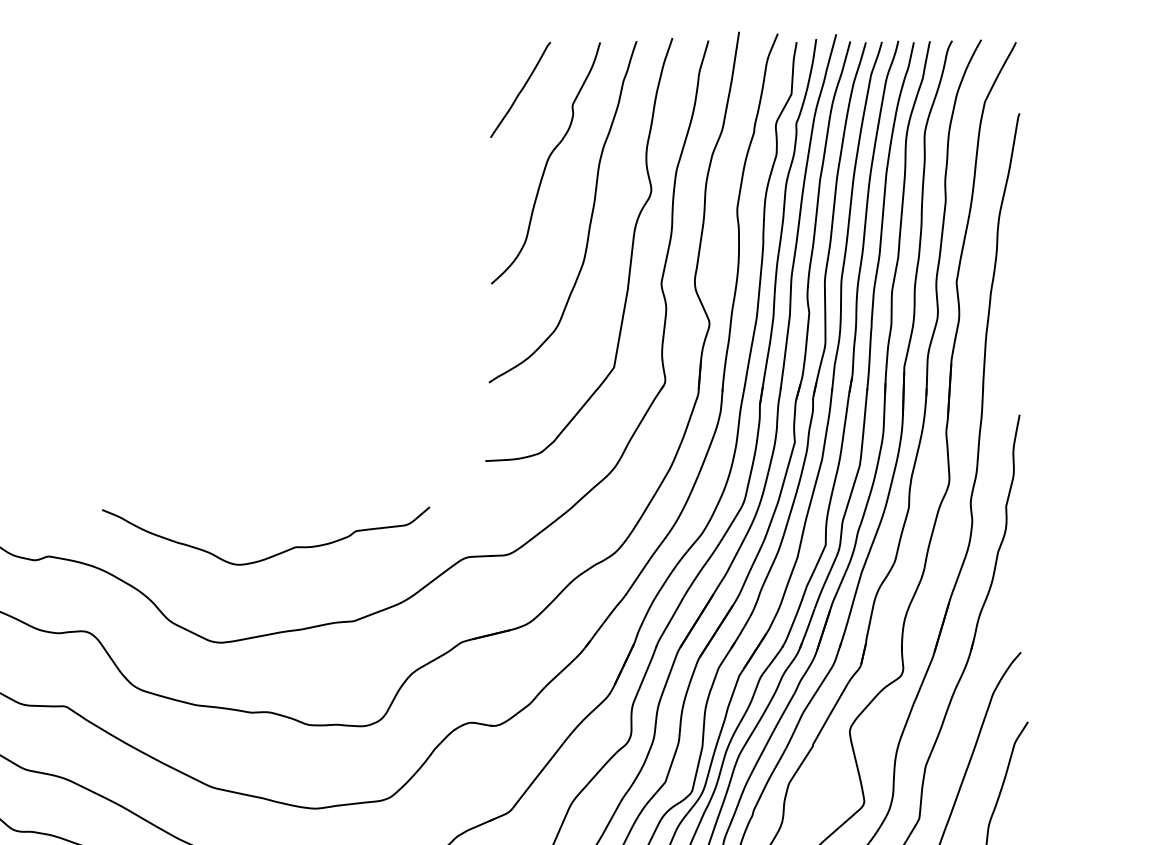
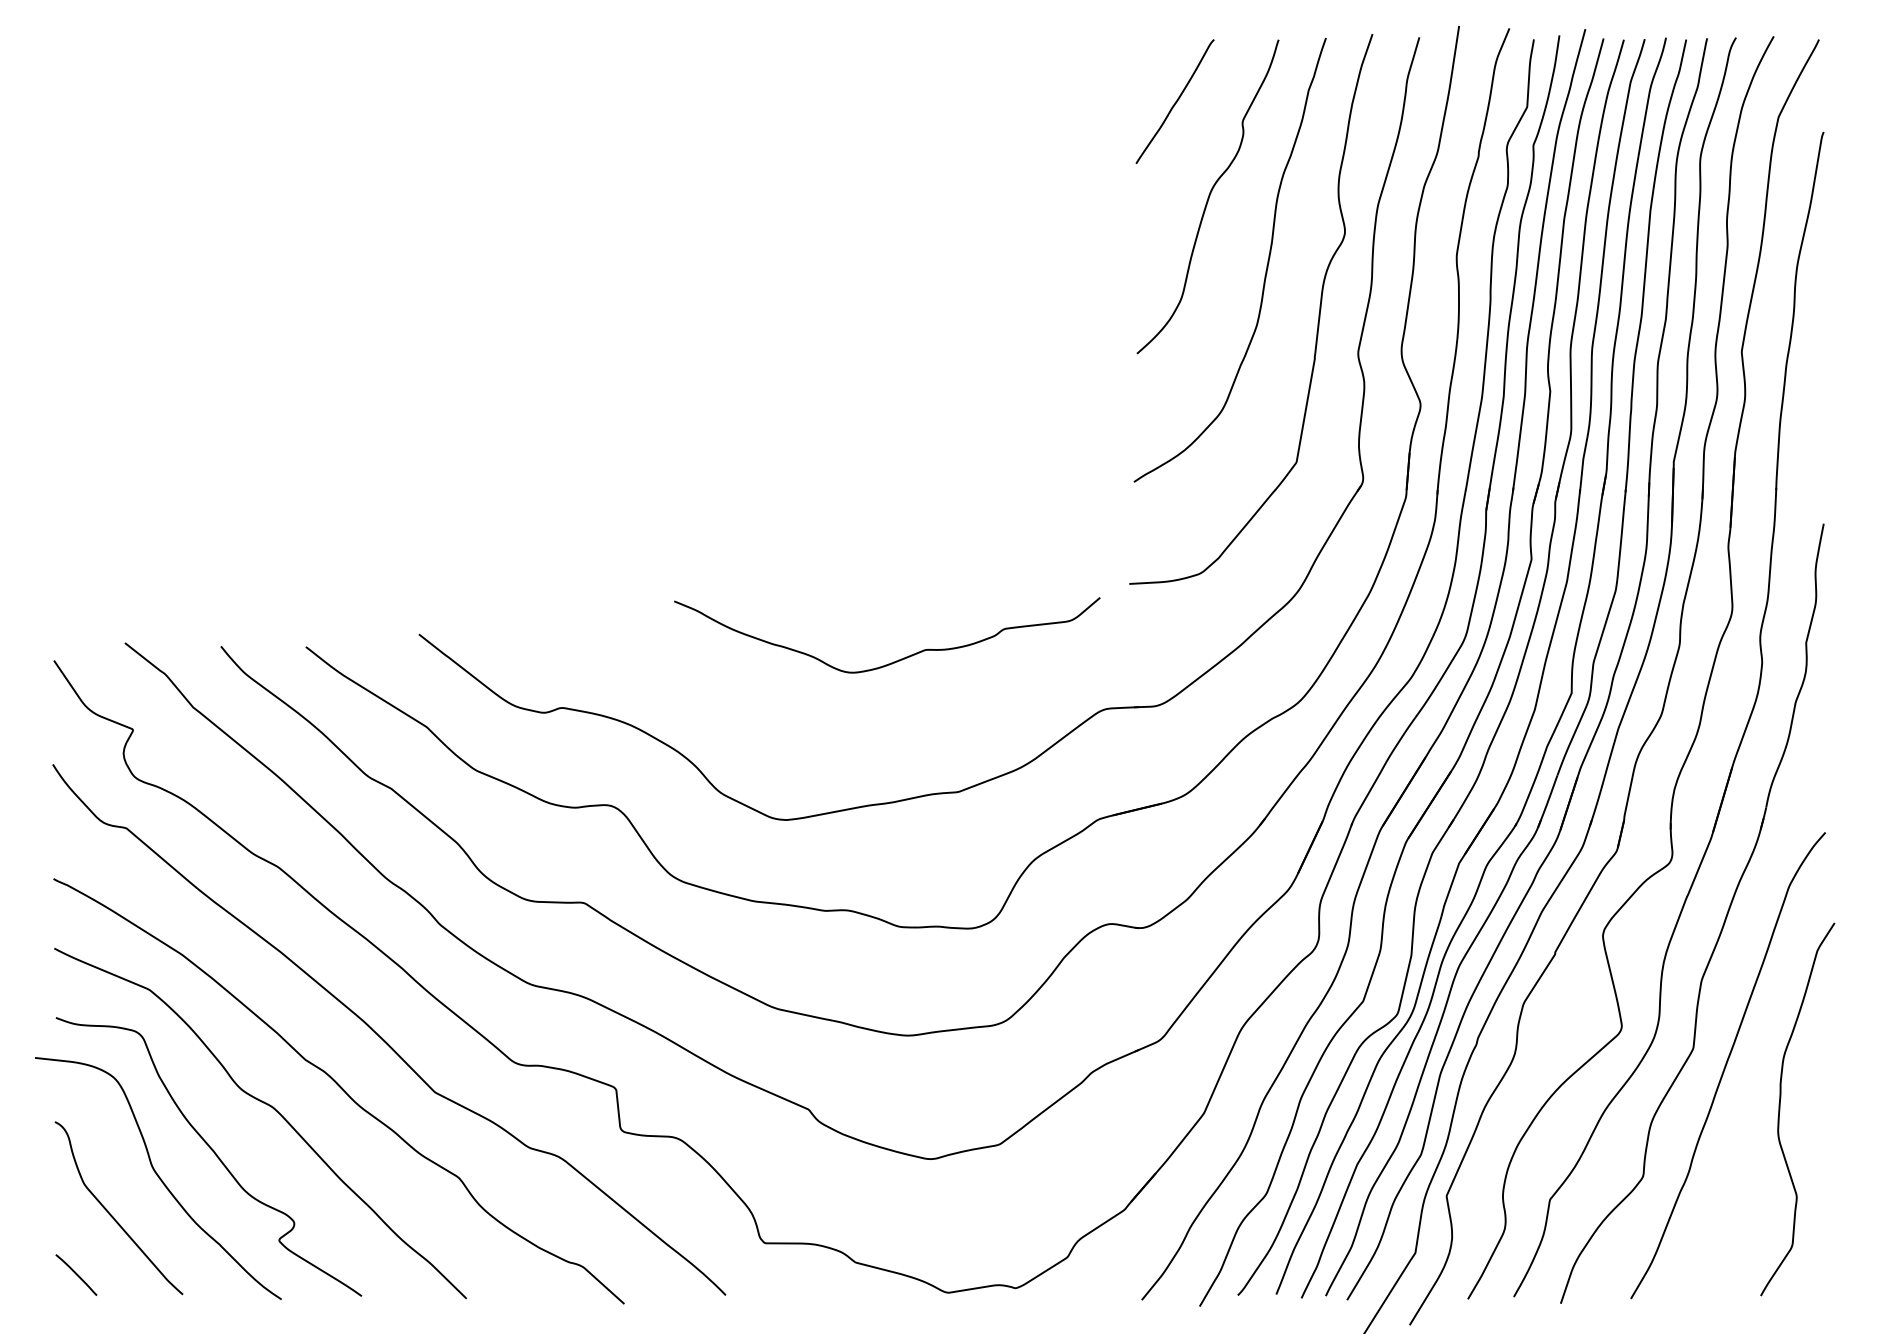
curve: (274, 554) -> (898, 659), moved

